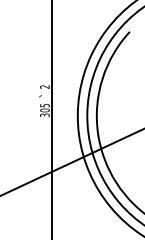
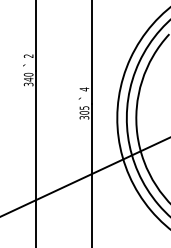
text: (44, 87) -> (84, 89), 2 -> 4

